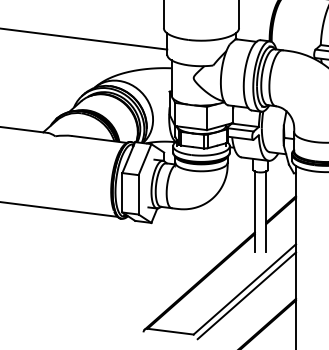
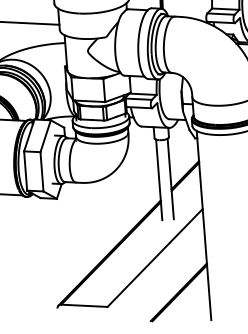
line: (246, 295) -> (157, 263), removed

